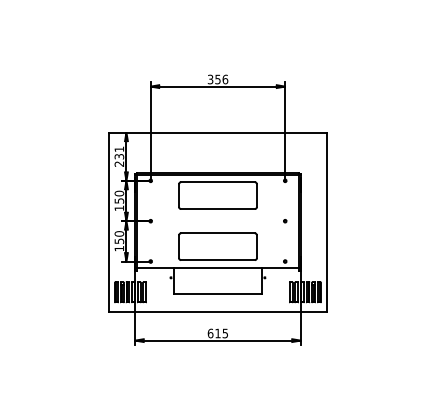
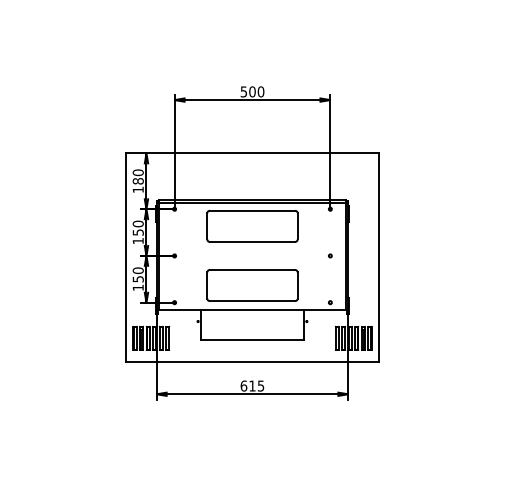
text: (218, 79) -> (252, 91), 356 -> 500
text: (118, 156) -> (137, 181), 231 -> 180

